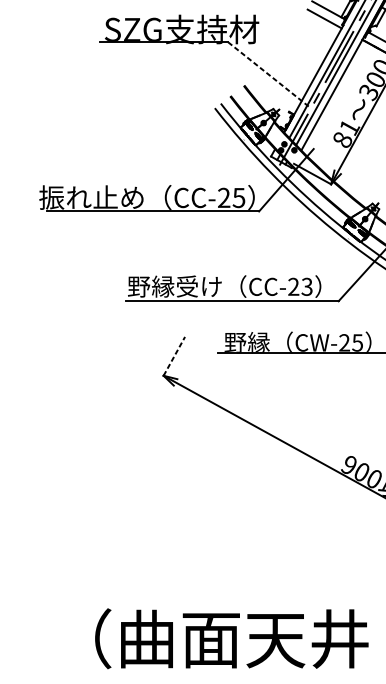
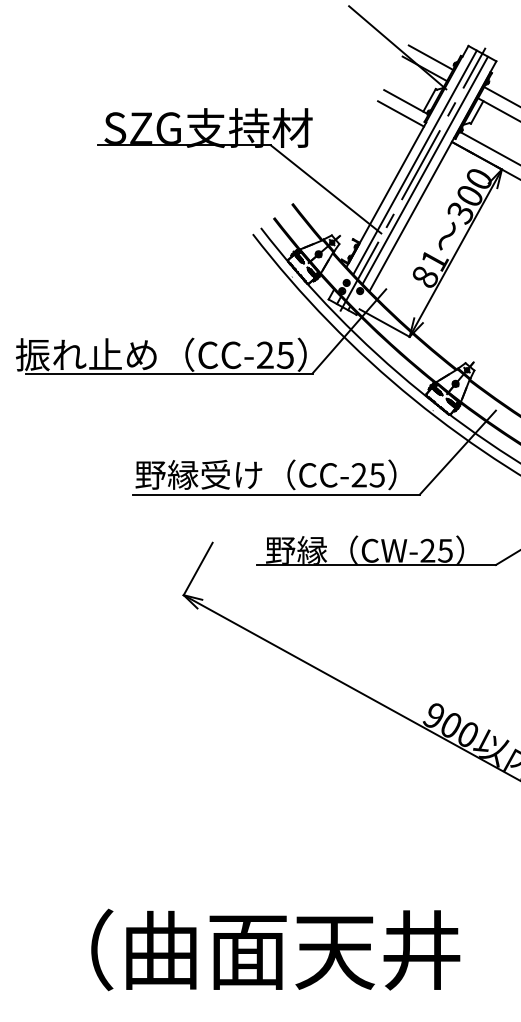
line: (269, 75) -> (326, 189), dashed -> solid
text: (307, 287) -> (377, 475), CC-23 -> CC-25
line: (174, 356) -> (198, 569), dashed -> solid

